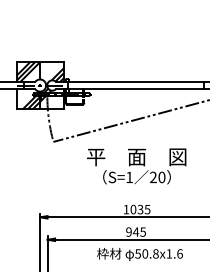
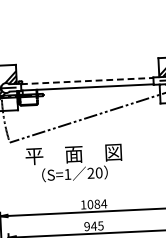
line: (136, 82) -> (87, 81), solid -> dashed
text: (136, 166) -> (73, 163), moved
text: (143, 209) -> (100, 204), 1035 -> 1084

